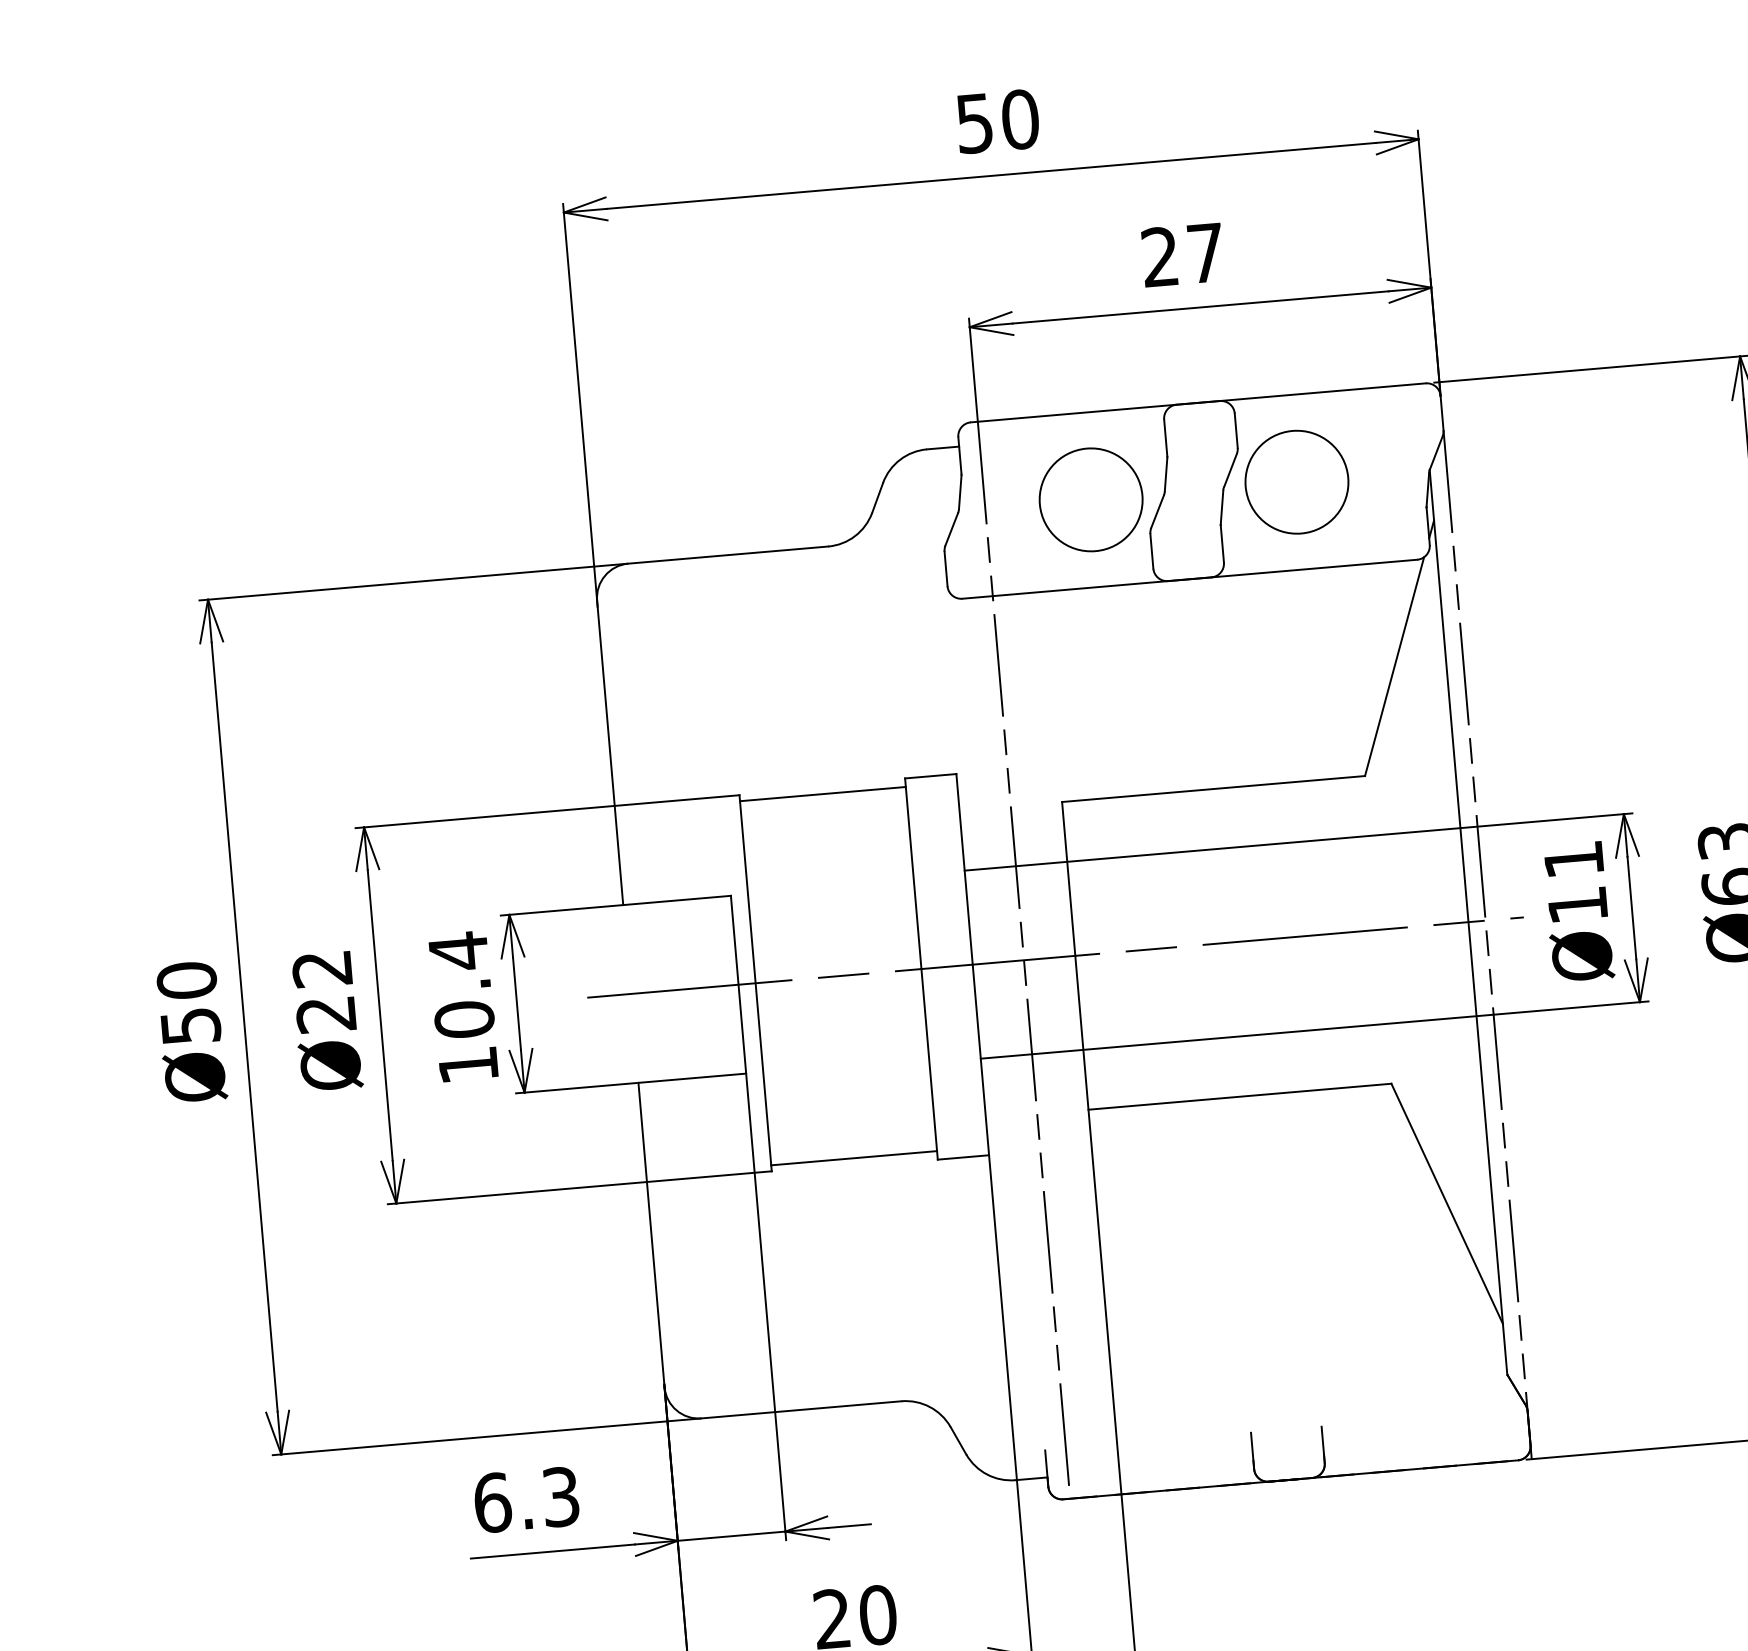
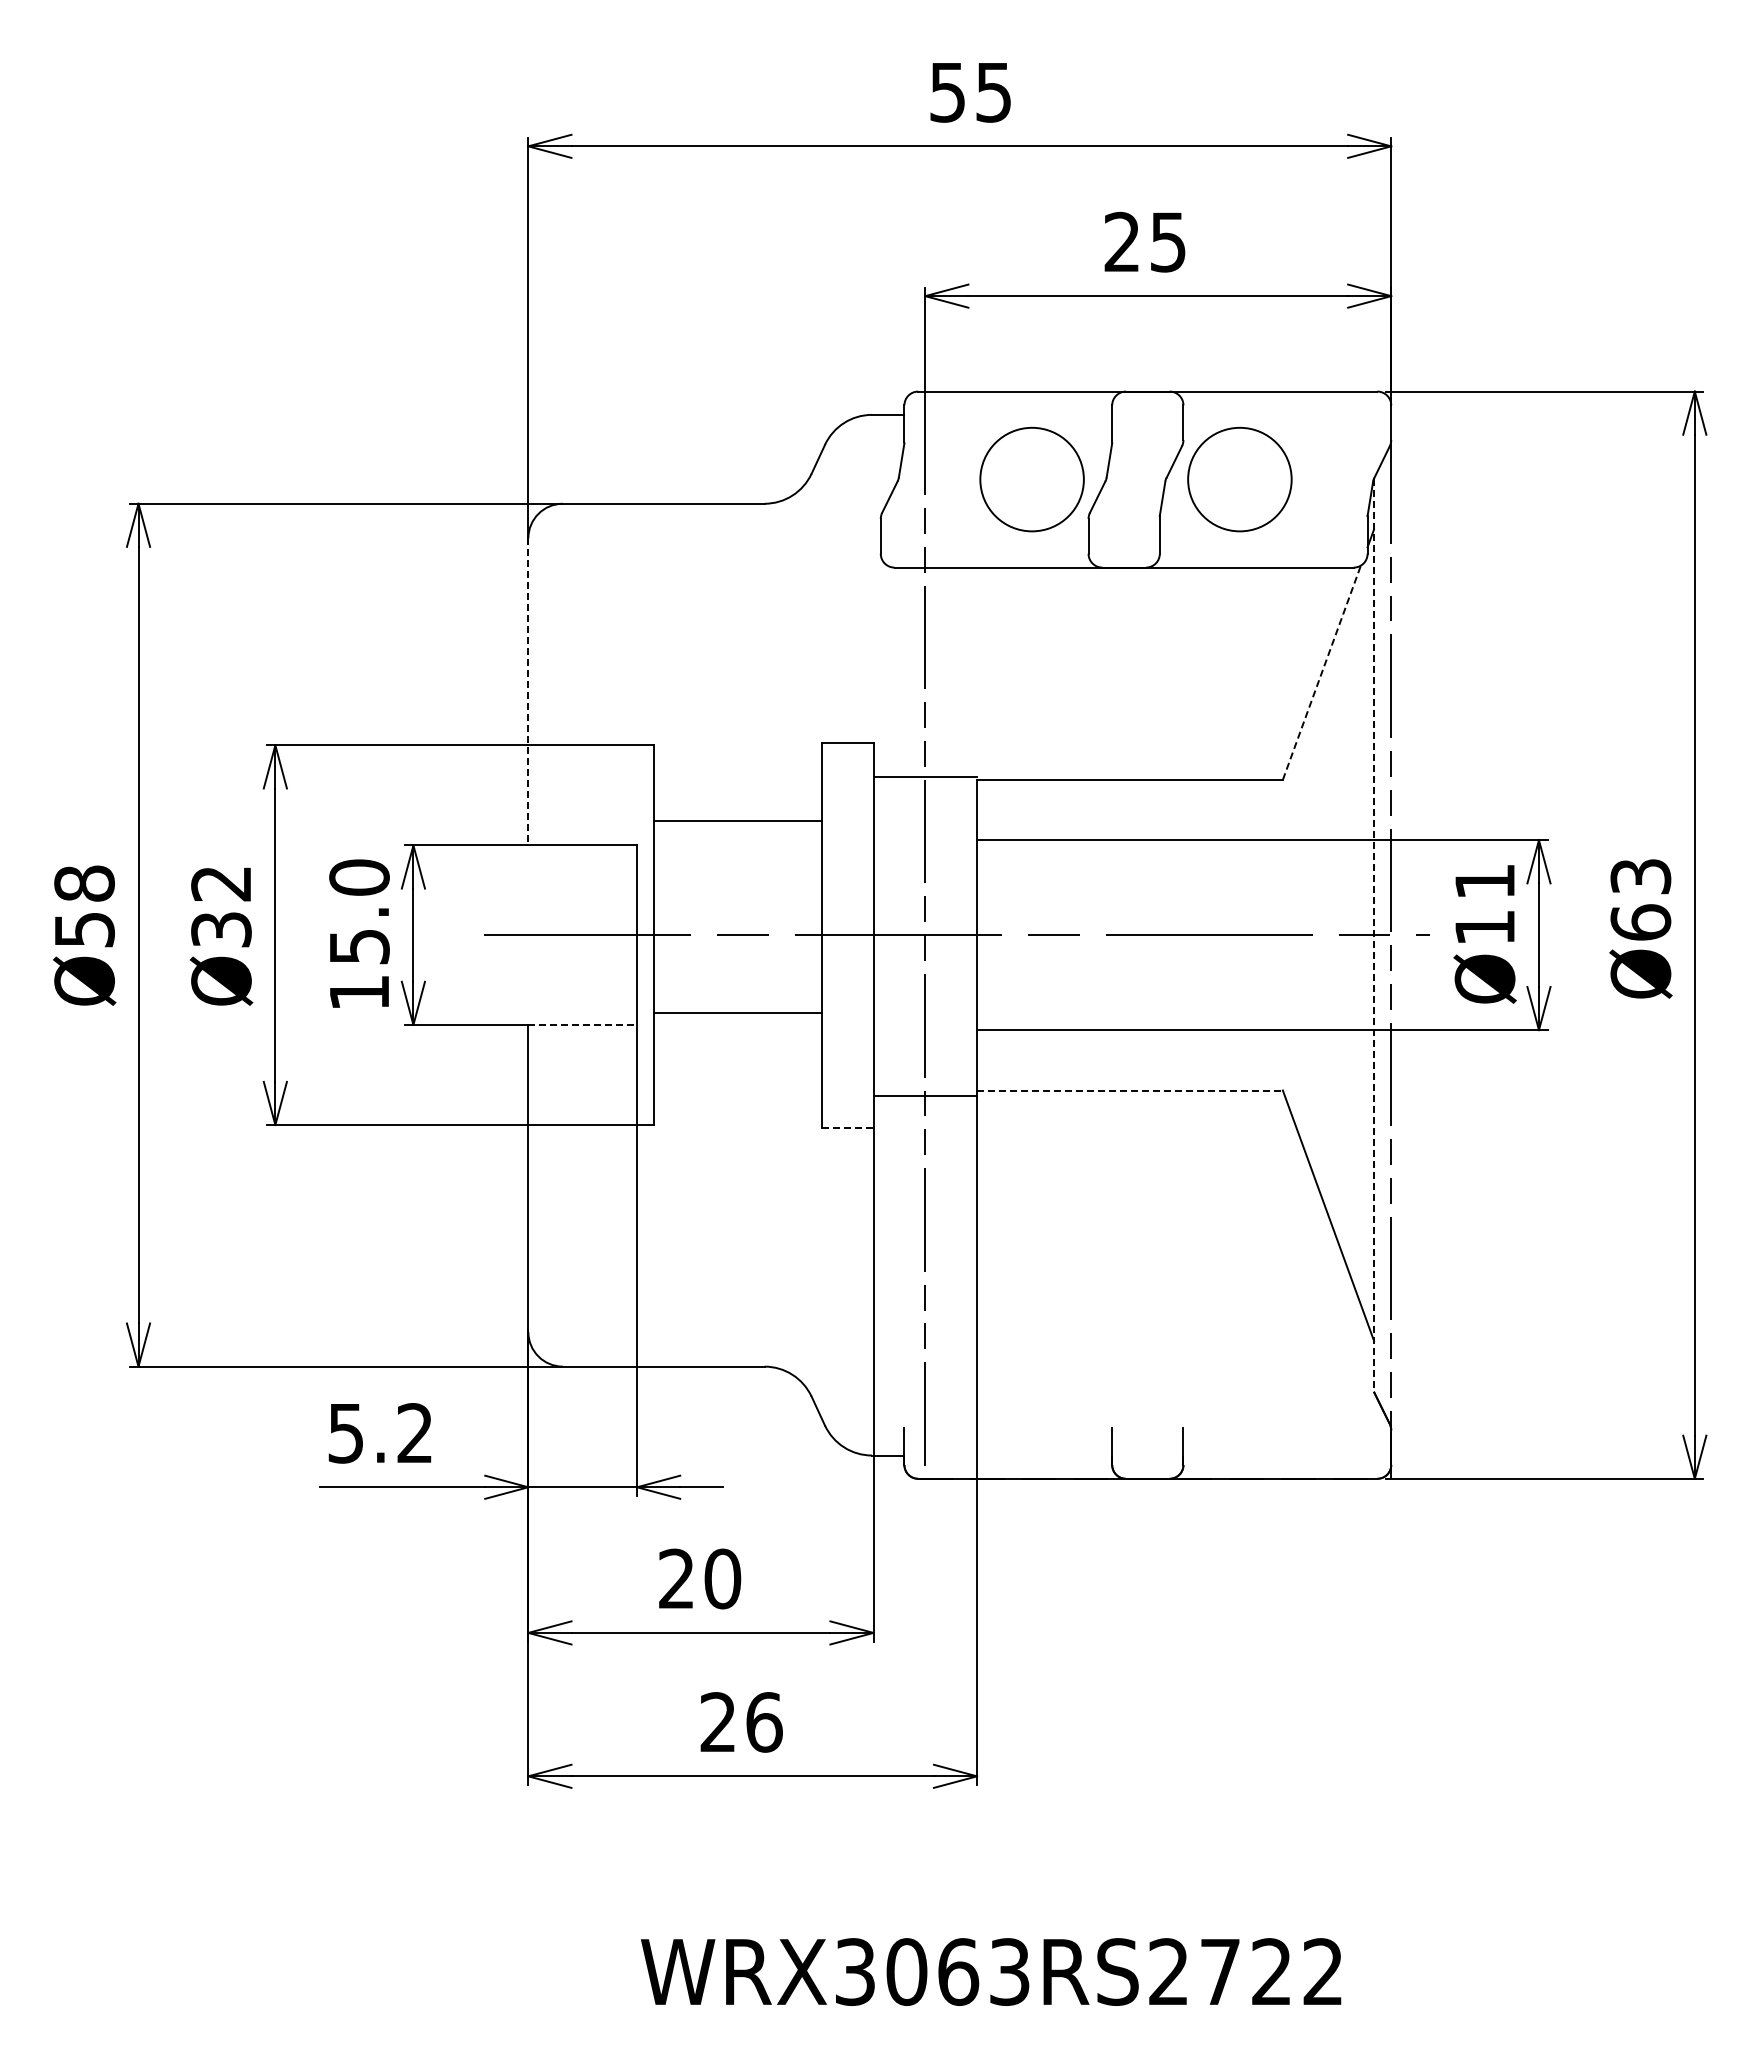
text: (1020, 119) -> (993, 92), 50 -> 55
text: (1206, 253) -> (1168, 242), 27 -> 25
line: (1394, 666) -> (1321, 672), solid -> dashed
line: (610, 752) -> (528, 691), solid -> dashed
line: (822, 794) -> (737, 821), moved
line: (1016, 866) -> (925, 777), moved
line: (1468, 922) -> (1373, 935), solid -> dashed
text: (186, 980) -> (84, 883), Ø50 -> Ø58
text: (461, 984) -> (359, 911), 10.4 -> 15.0
text: (326, 1014) -> (221, 929), Ø22 -> Ø32
line: (1032, 1054) -> (925, 1096), moved
line: (693, 1077) -> (583, 1024), solid -> dashed
line: (1239, 1096) -> (1129, 1090), solid -> dashed
line: (853, 1157) -> (737, 1012), moved
line: (963, 1157) -> (847, 1127), solid -> dashed
text: (526, 1500) -> (380, 1433), 6.3 -> 5.2

